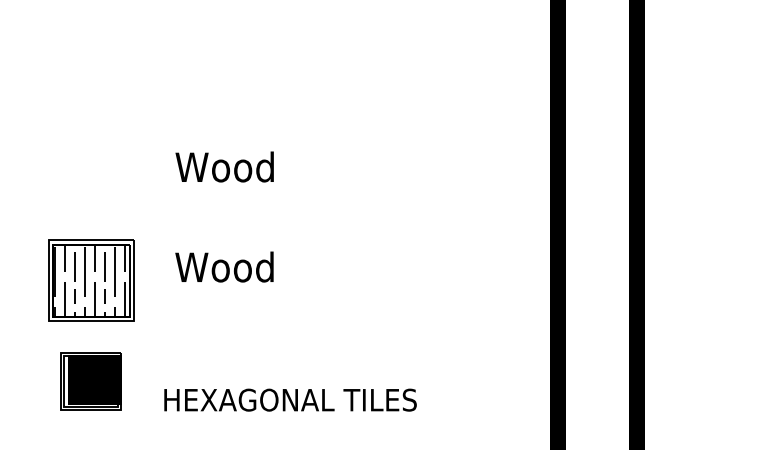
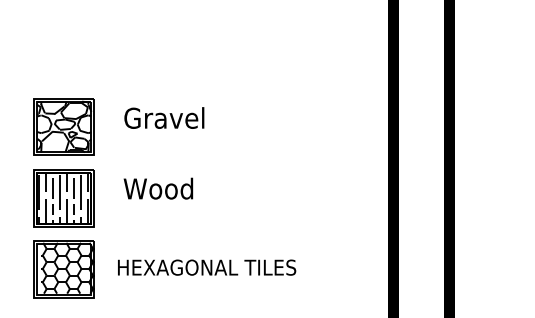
text: (231, 166) -> (163, 117), Wood -> Gravel
part: (90, 178) -> (63, 126), added
part: (90, 381) -> (63, 269), size x1.43
text: (291, 399) -> (207, 267), moved

